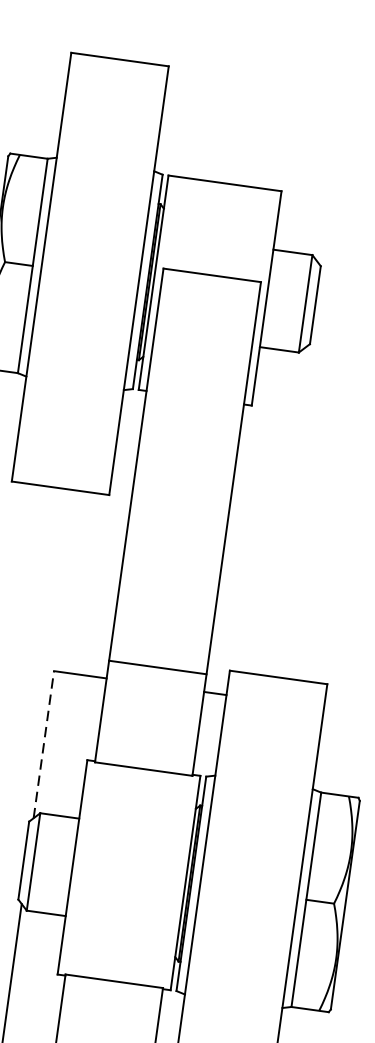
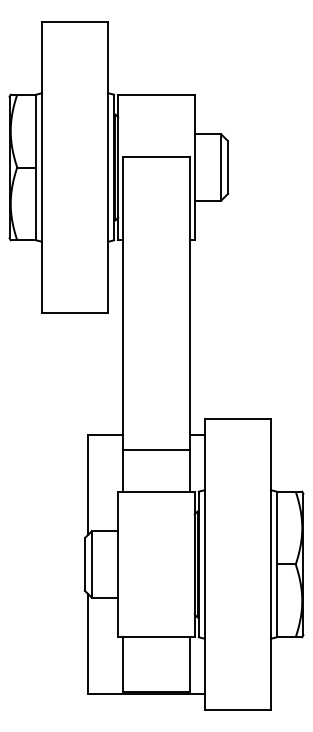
line: (157, 667) -> (156, 450), moved
line: (43, 744) -> (87, 485), dashed -> solid

